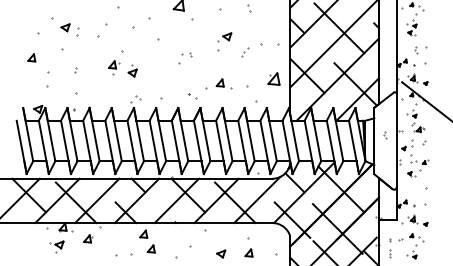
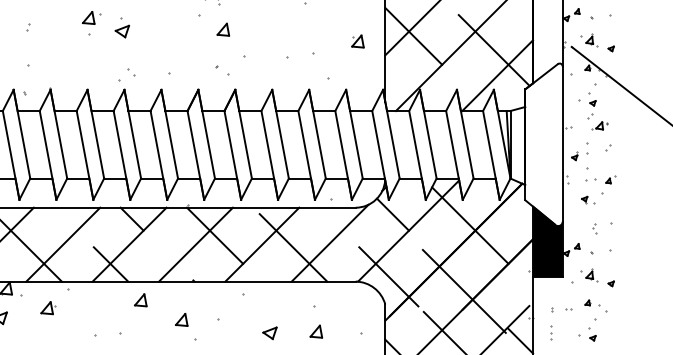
part: (273, 78) -> (357, 40), size x0.62
part: (219, 82) -> (222, 28), moved
part: (385, 135) -> (595, 229), moved
fill: (387, 199) -> (547, 242), added
part: (150, 248) -> (180, 319), moved

